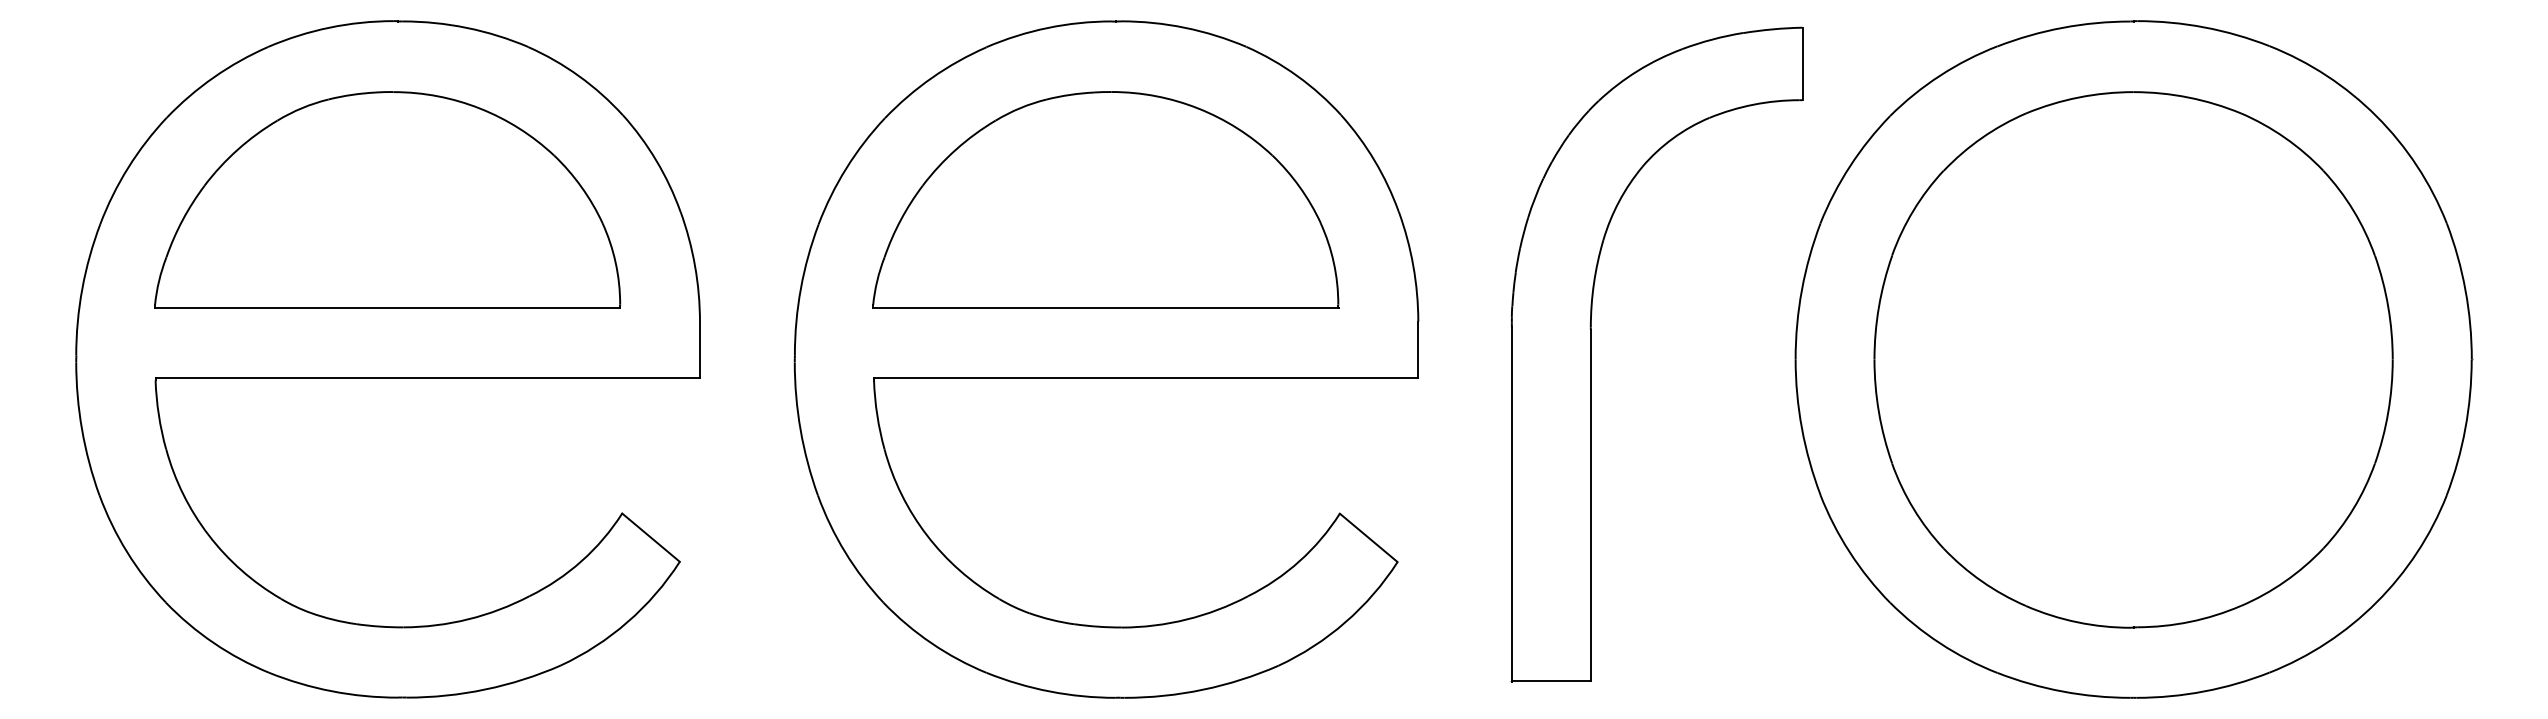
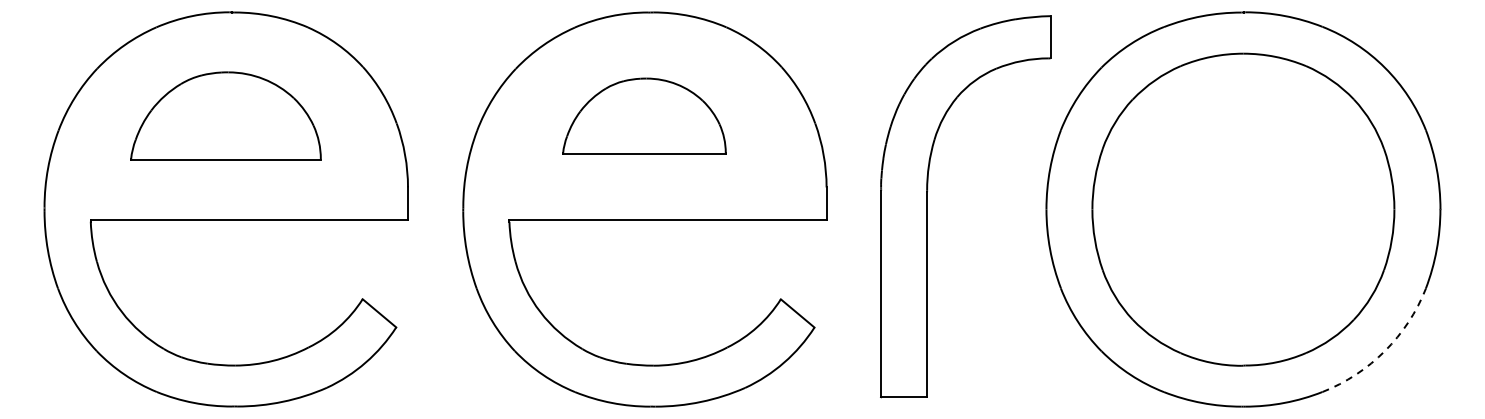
part: (386, 198) -> (225, 115), size x0.7
part: (1105, 198) -> (644, 115), size x0.6
arc: (2377, 603) -> (1385, 351), solid -> dashed

